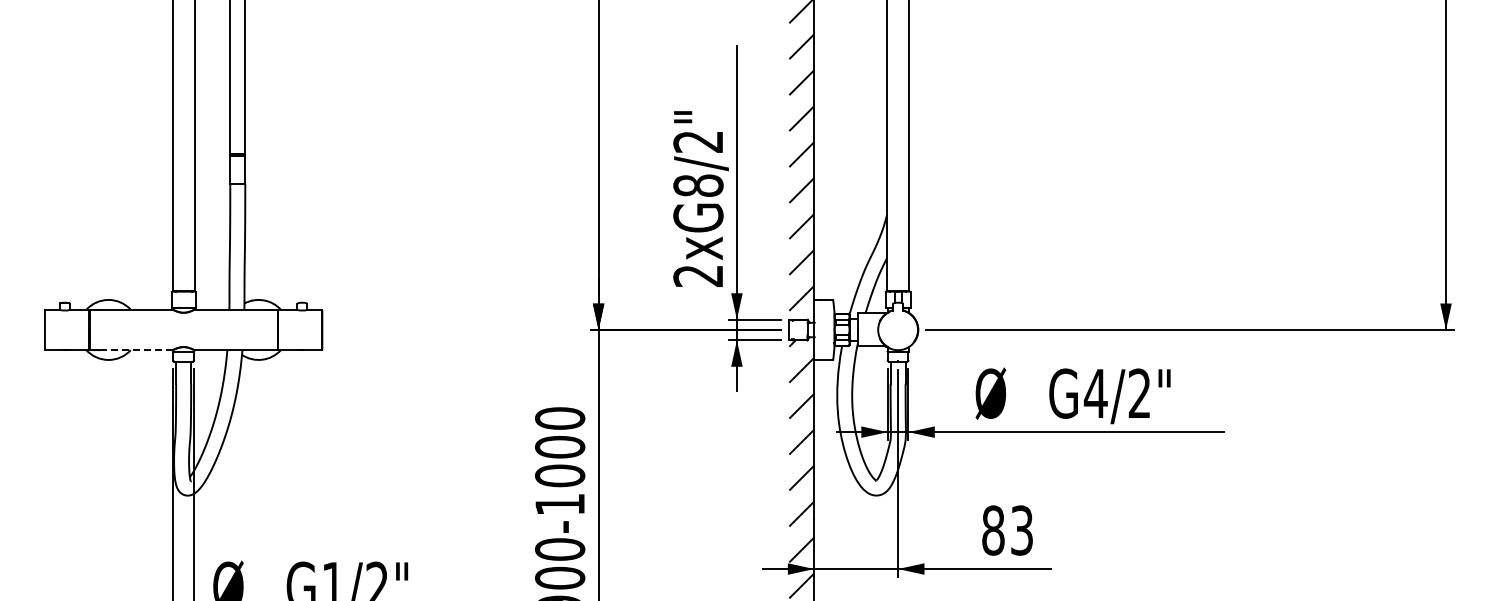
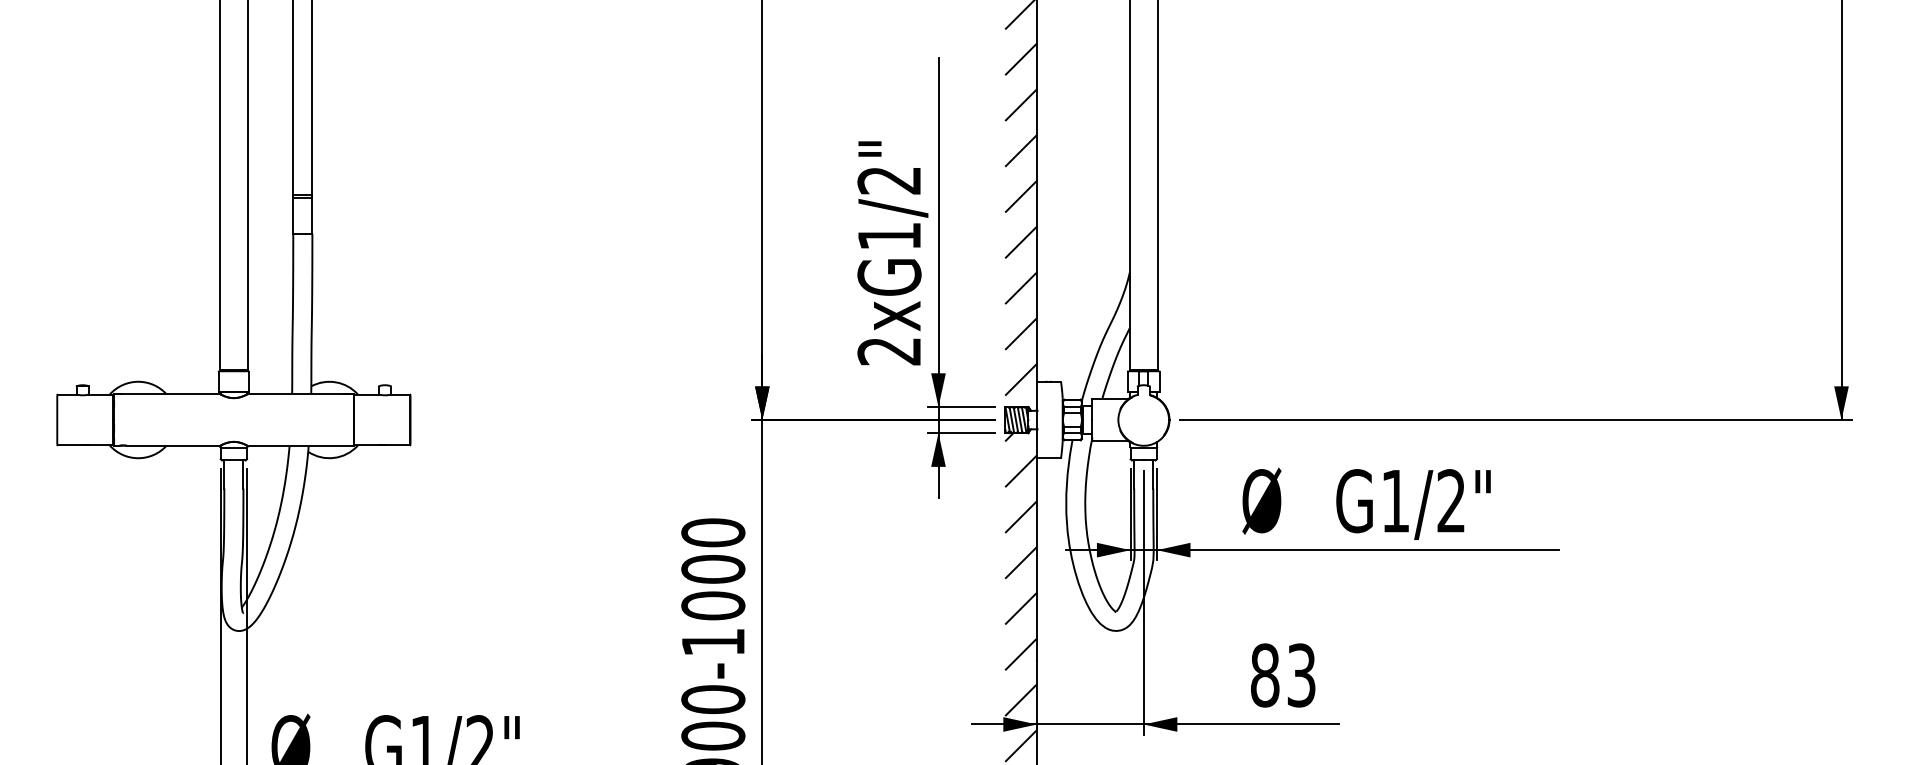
text: (698, 185) -> (889, 236), 2xG8/2" -> 2xG1/2"
hatch: (798, 329) -> (1016, 419), added
line: (136, 350) -> (173, 446), dashed -> solid
text: (1095, 393) -> (1395, 500), G4/2" -> G1/2"

